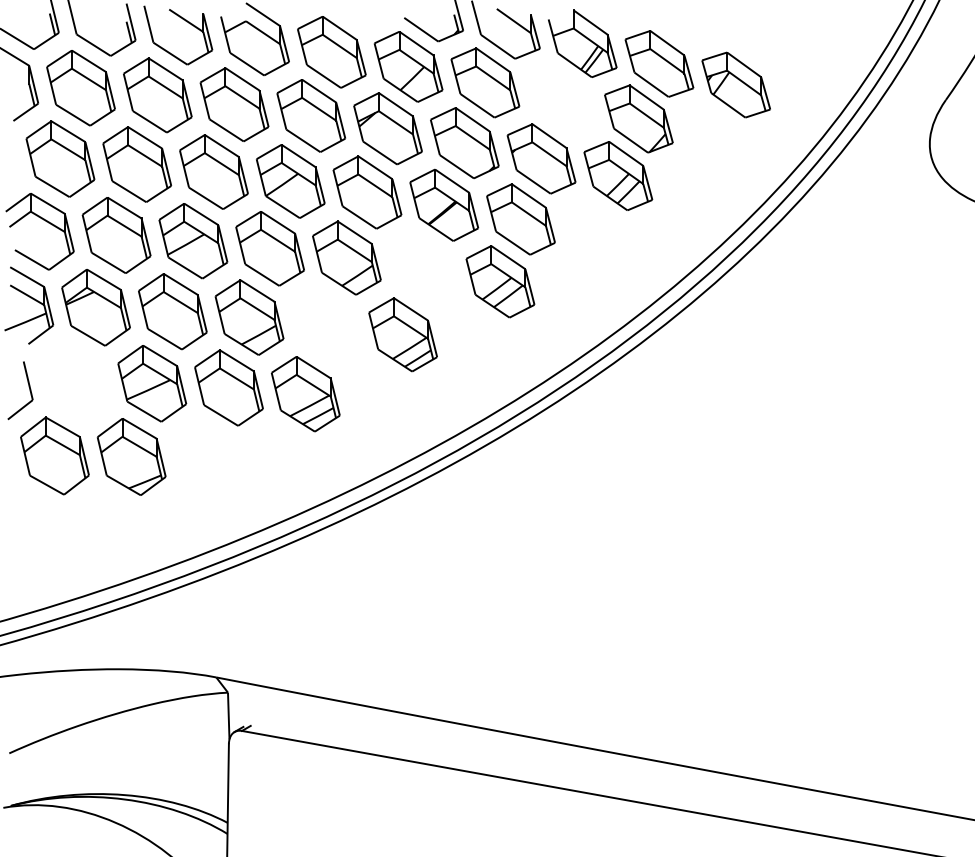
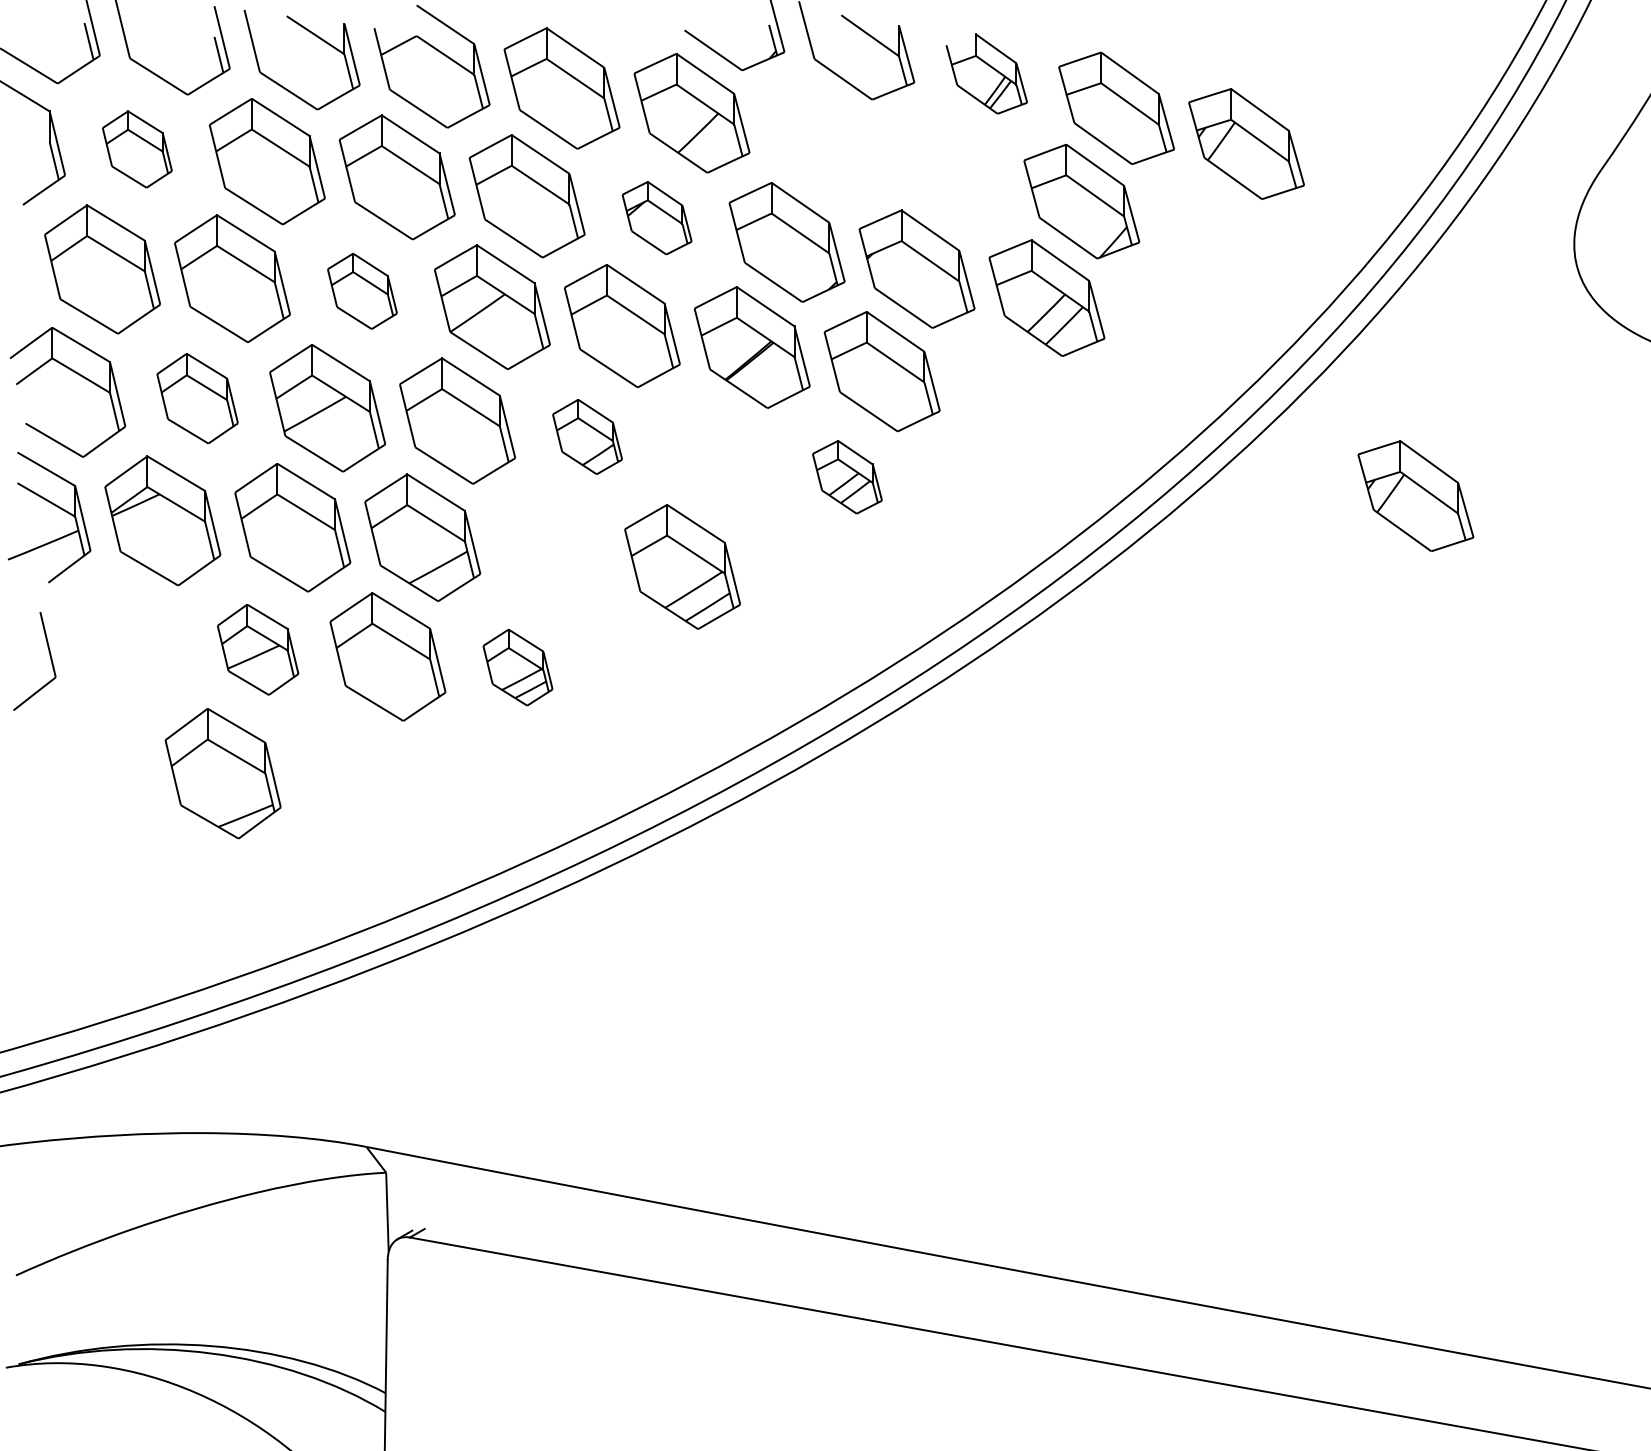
part: (582, 43) -> (986, 73), size x0.7
part: (485, 82) -> (822, 139), removed
part: (80, 88) -> (136, 149), size x0.6
part: (387, 128) -> (656, 217), size x0.6
part: (213, 171) -> (361, 290), size x0.6
part: (116, 235) -> (197, 398), size x0.7
part: (346, 257) -> (586, 436), size x0.6
part: (500, 281) -> (847, 476), size x0.6
part: (835, 292) -> (1414, 495), added
part: (152, 383) -> (258, 649), size x0.7
part: (305, 394) -> (517, 667), size x0.6
part: (54, 455) -> (92, 771), removed

